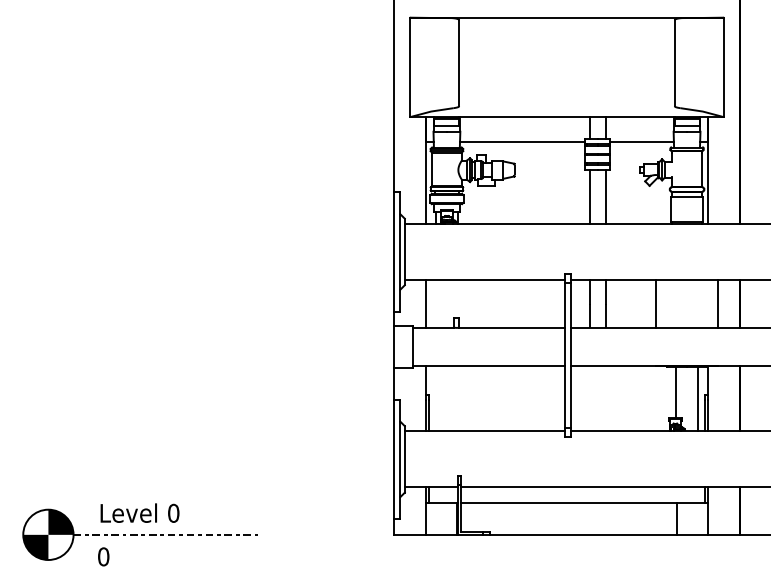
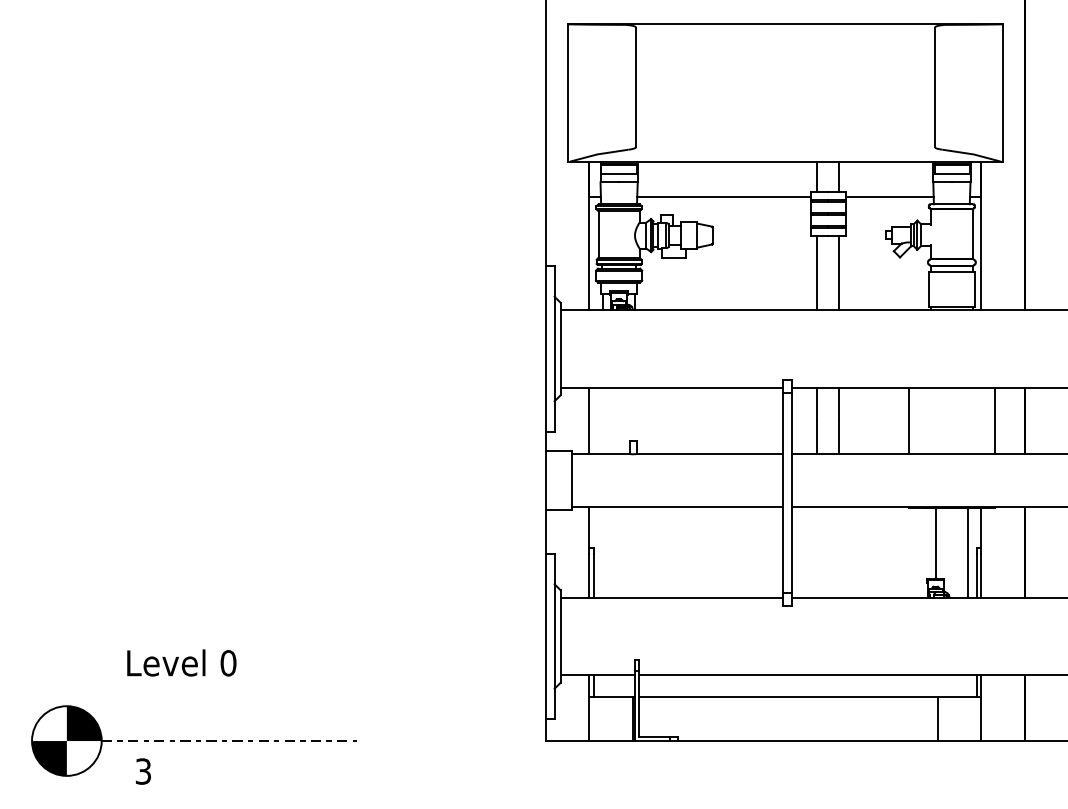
text: (139, 512) -> (181, 662), moved
text: (103, 556) -> (143, 771), 0 -> 3

